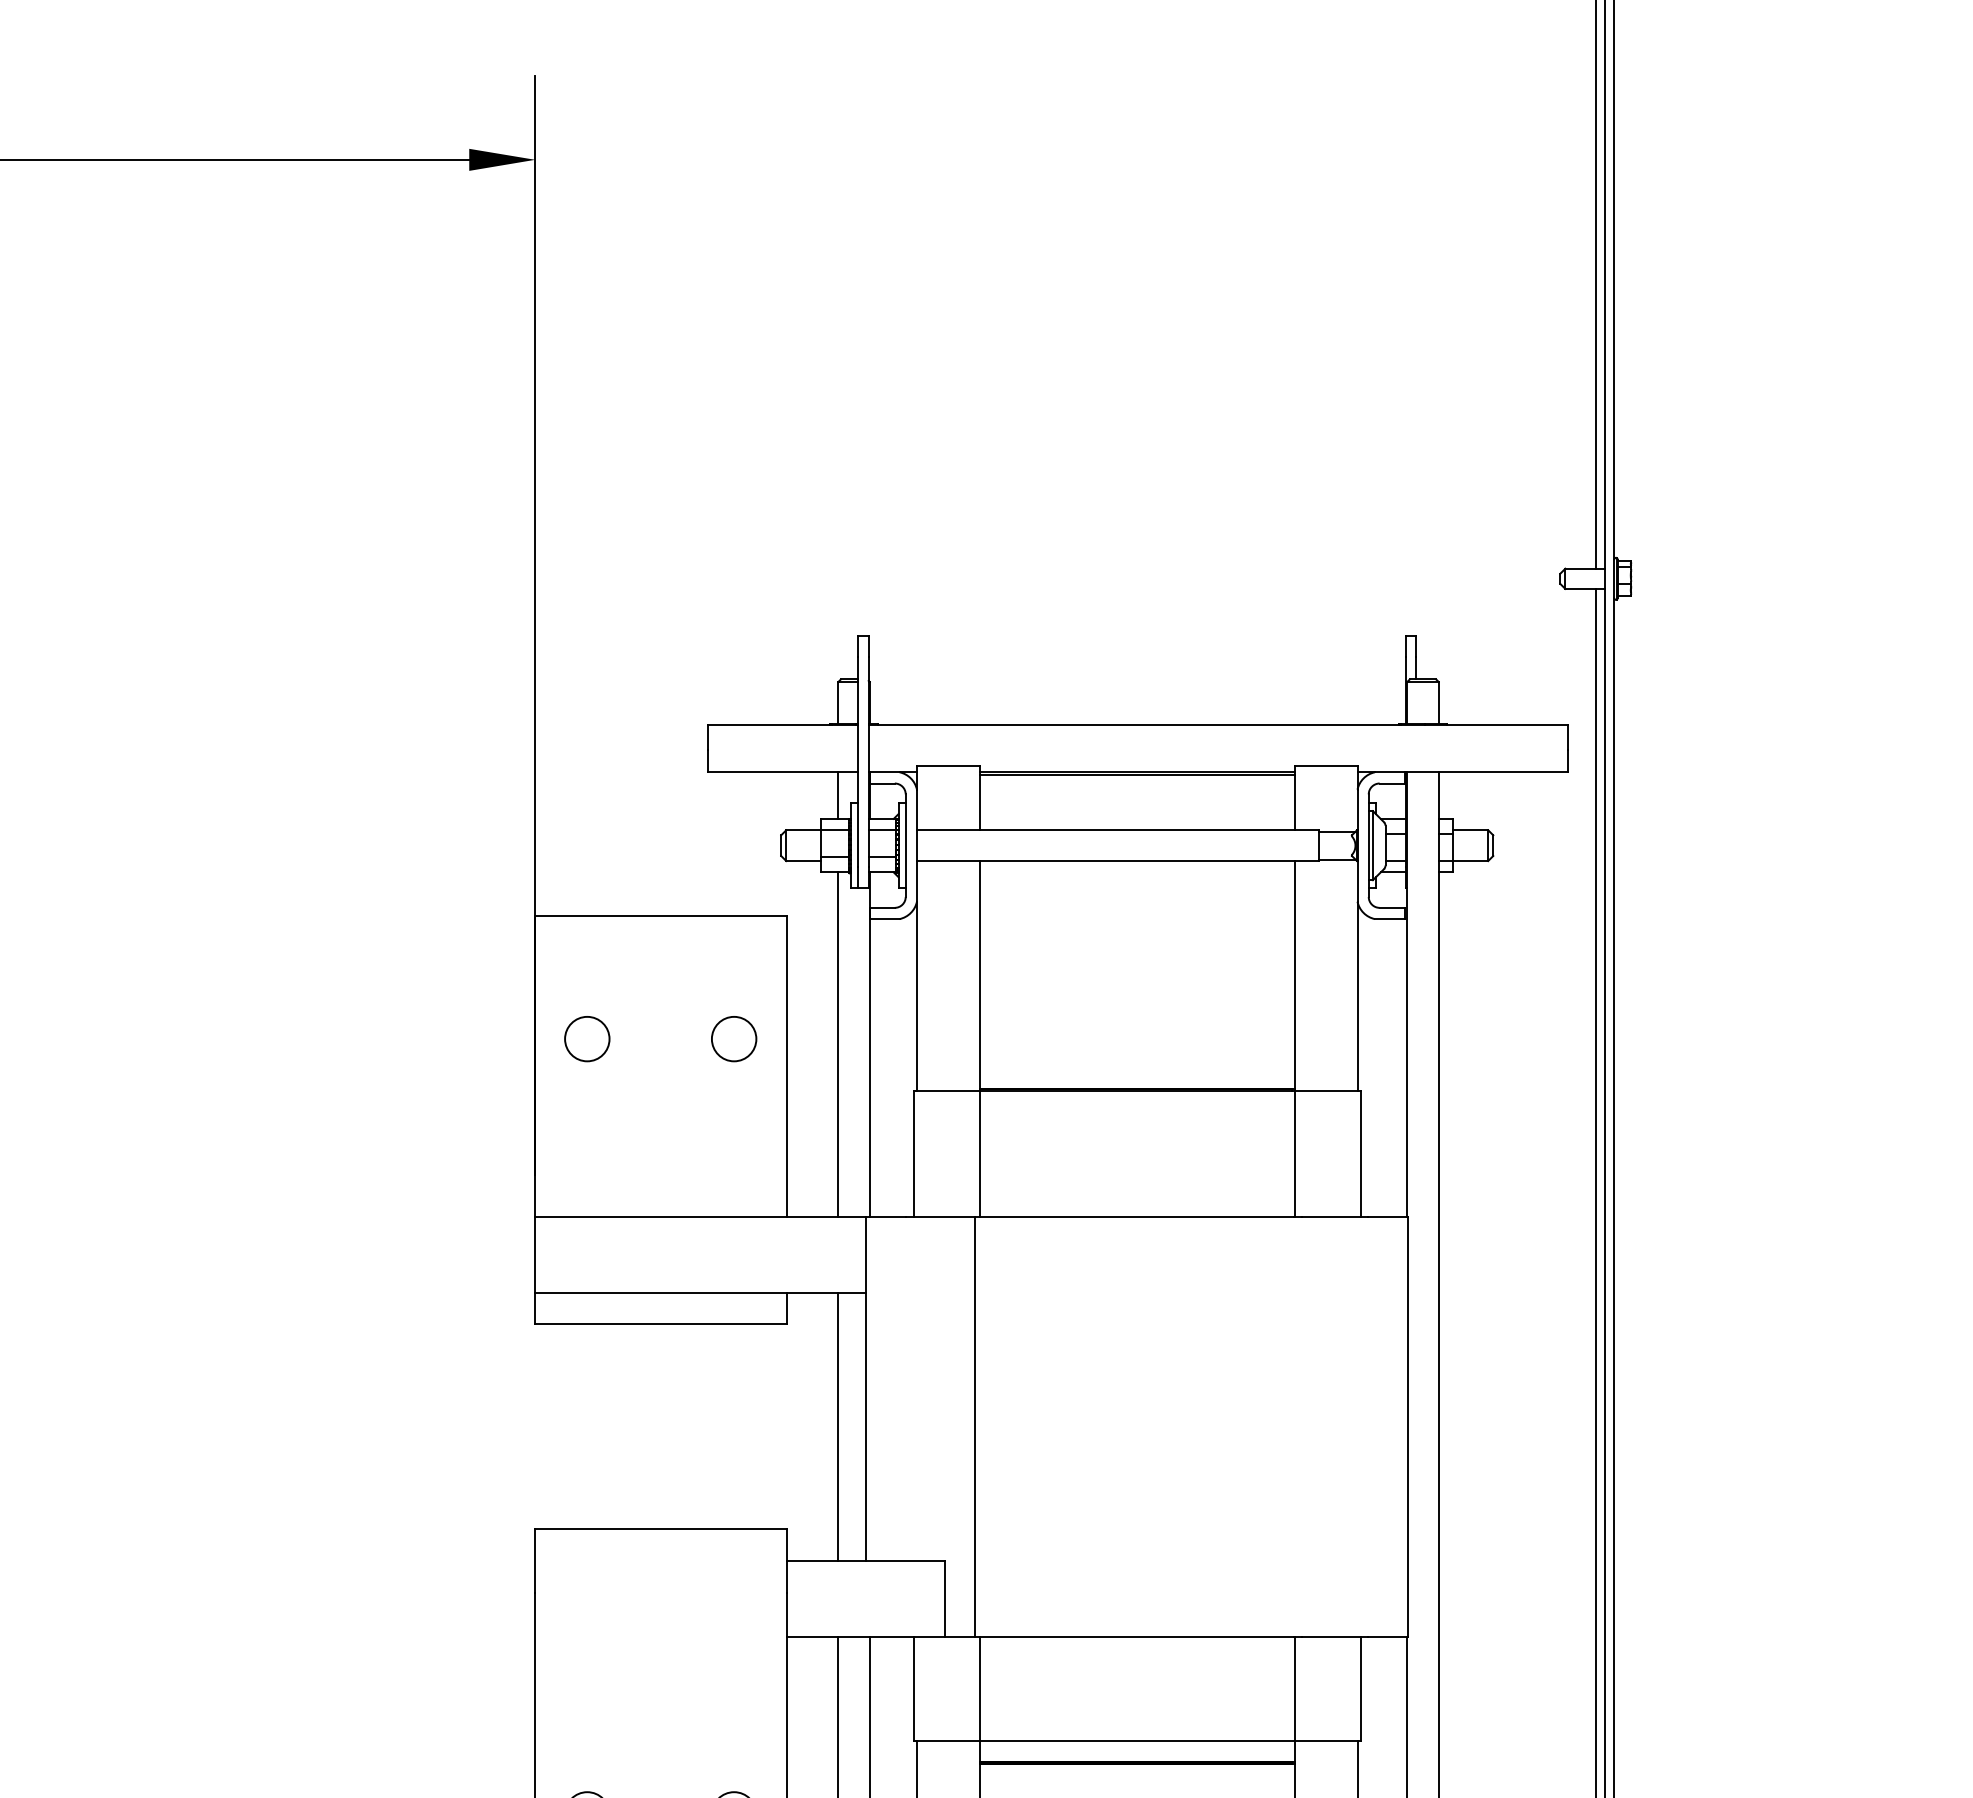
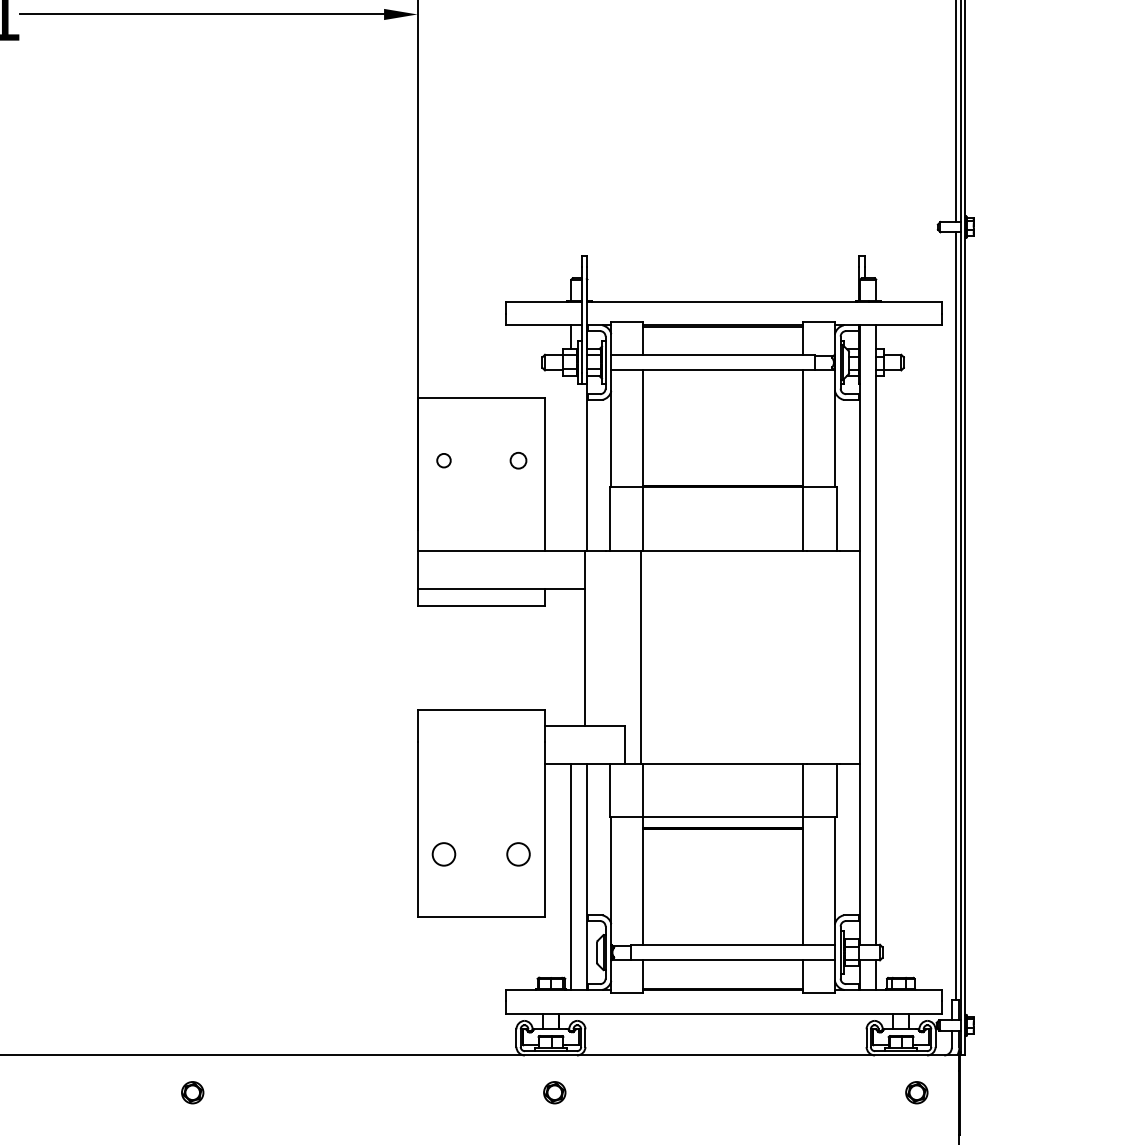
circle: (586, 1038) -> (443, 460), size x0.6
circle: (734, 1038) -> (518, 460), size x0.7
line: (838, 1044) -> (571, 463), removed
line: (838, 1426) -> (571, 657), removed

